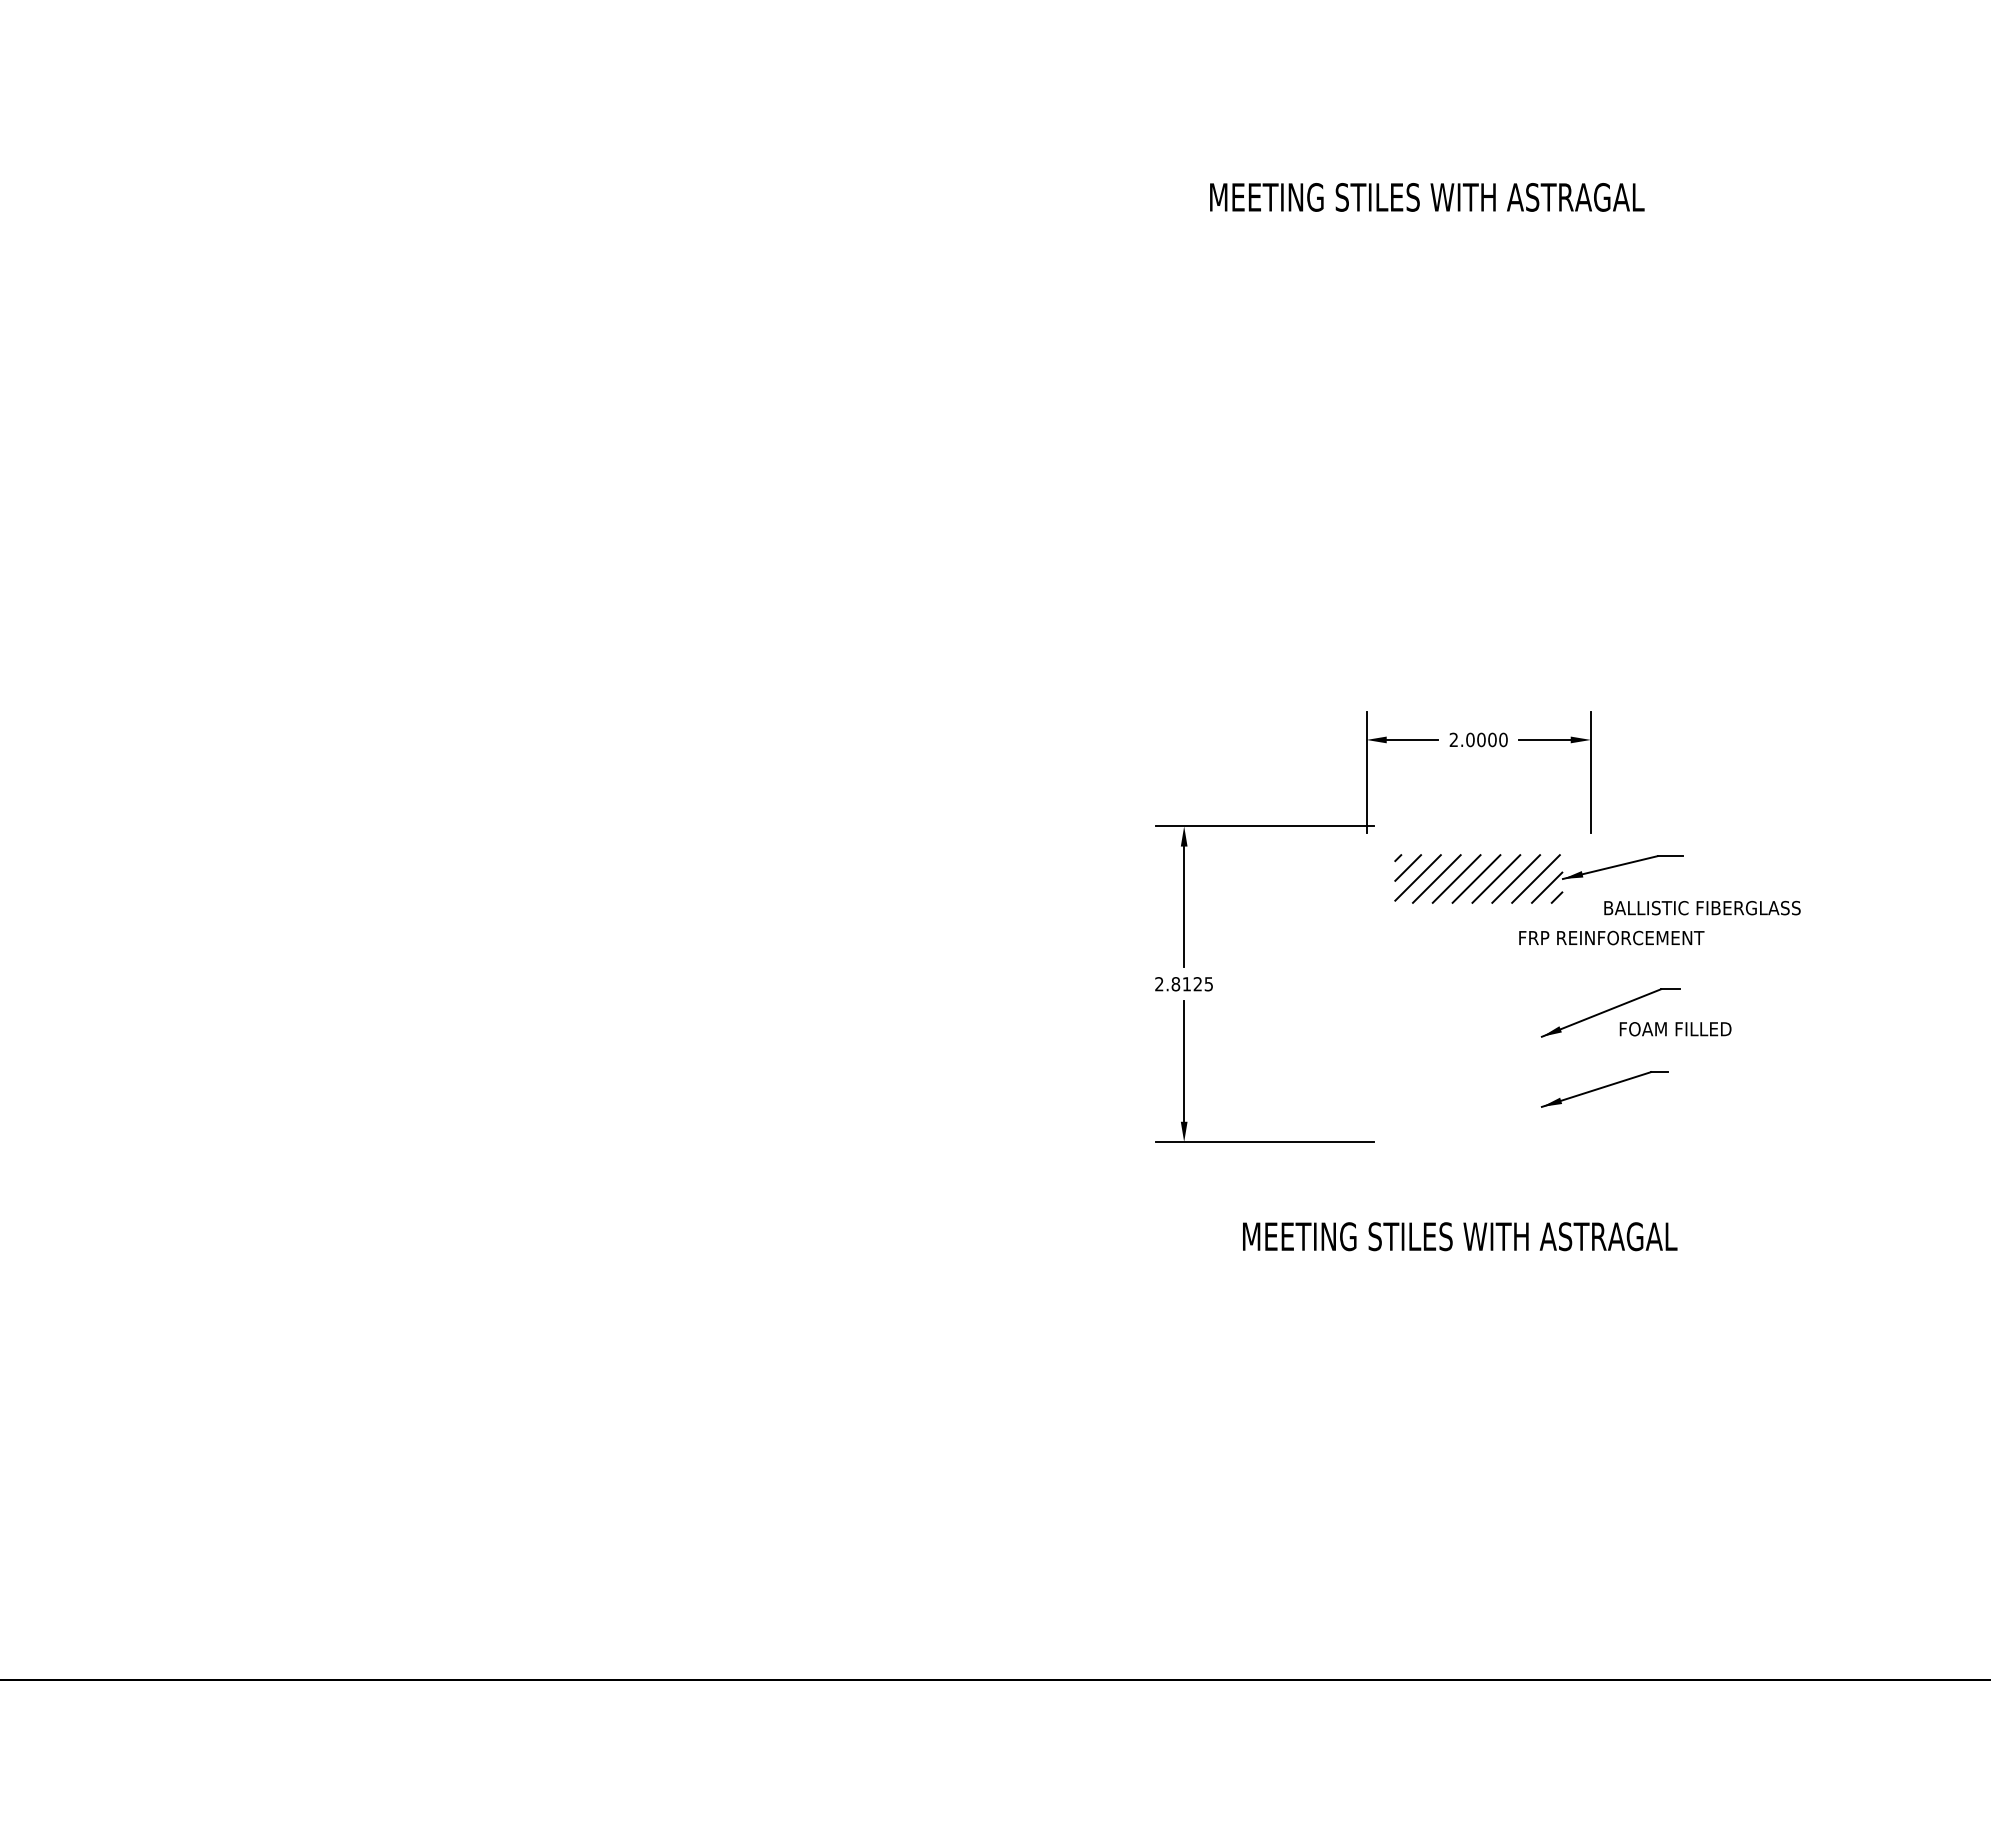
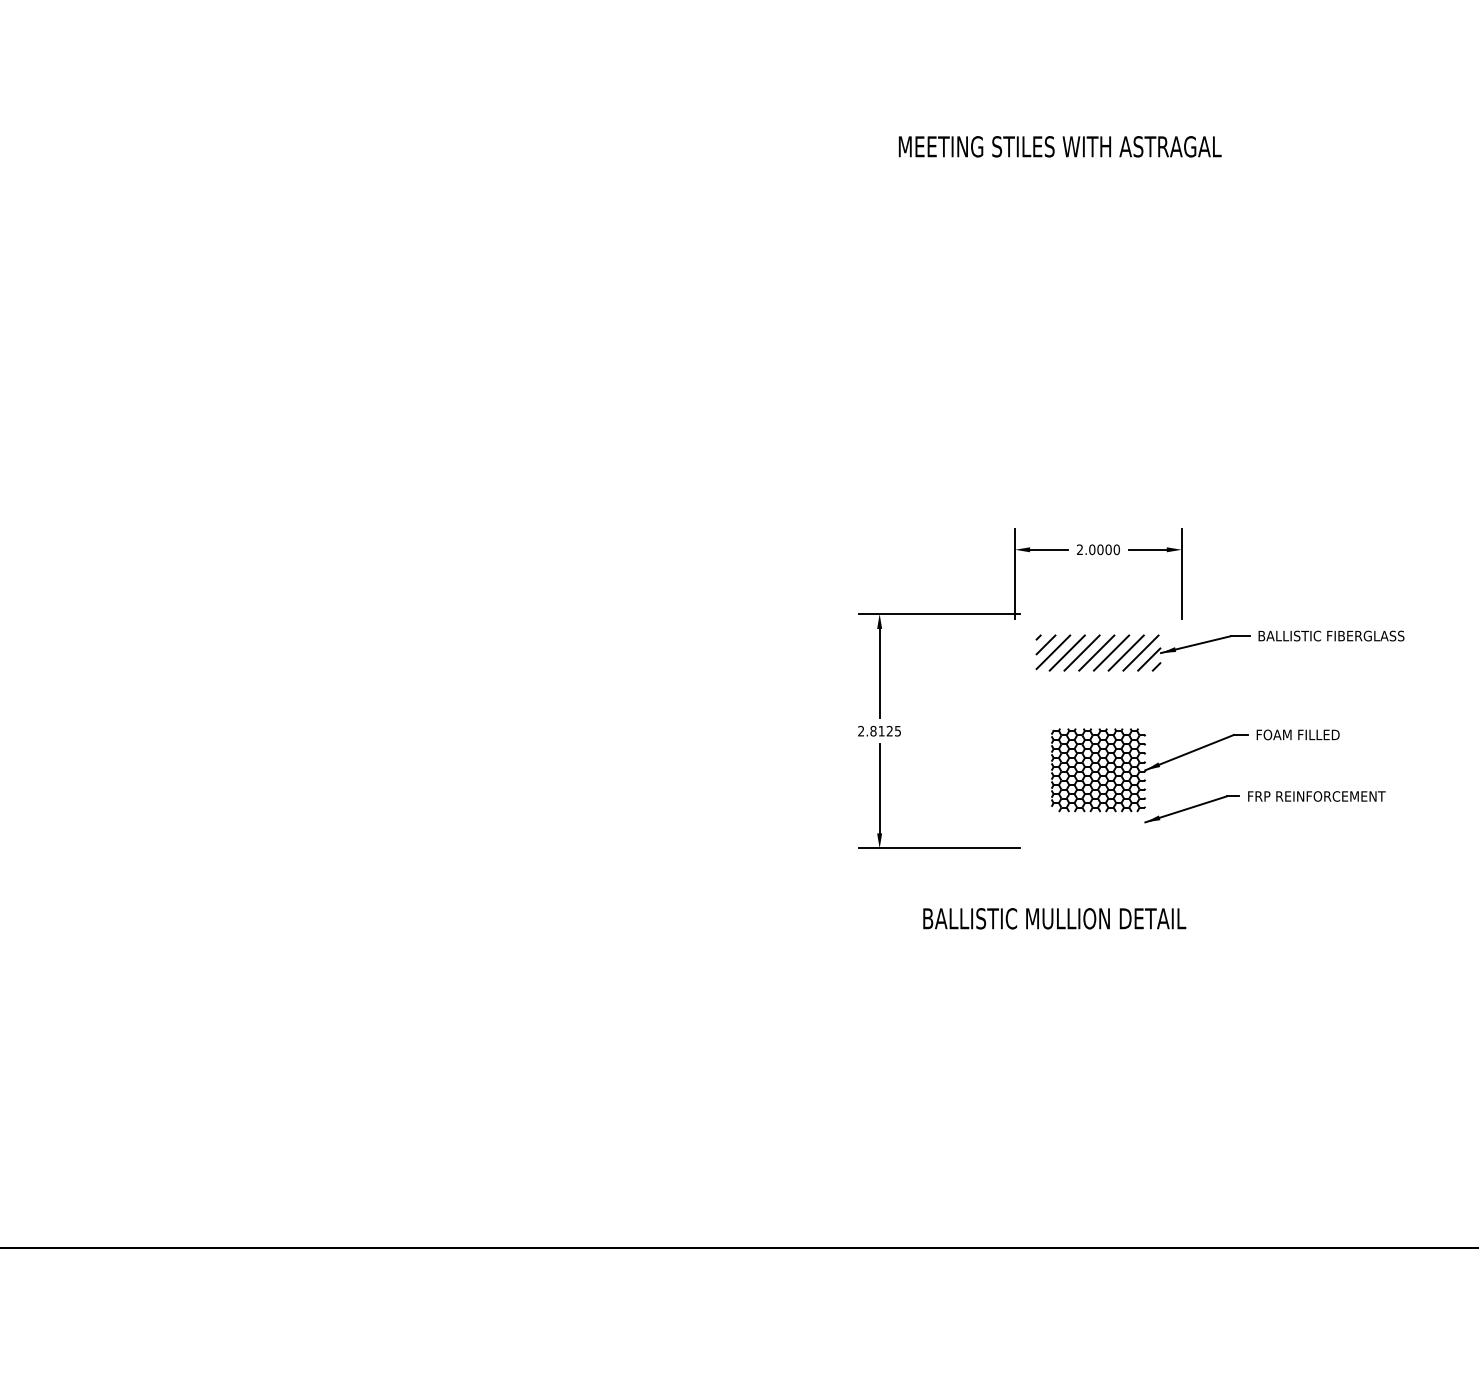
text: (1702, 908) -> (1331, 636), moved
text: (1611, 937) -> (1316, 796), moved
text: (1675, 1029) -> (1298, 735), moved
hatch: (1478, 1036) -> (1098, 770), added
text: (1461, 1236) -> (1085, 918), MEETING STILES WITH ASTRAGAL -> BALLISTIC MULLION DETAIL

